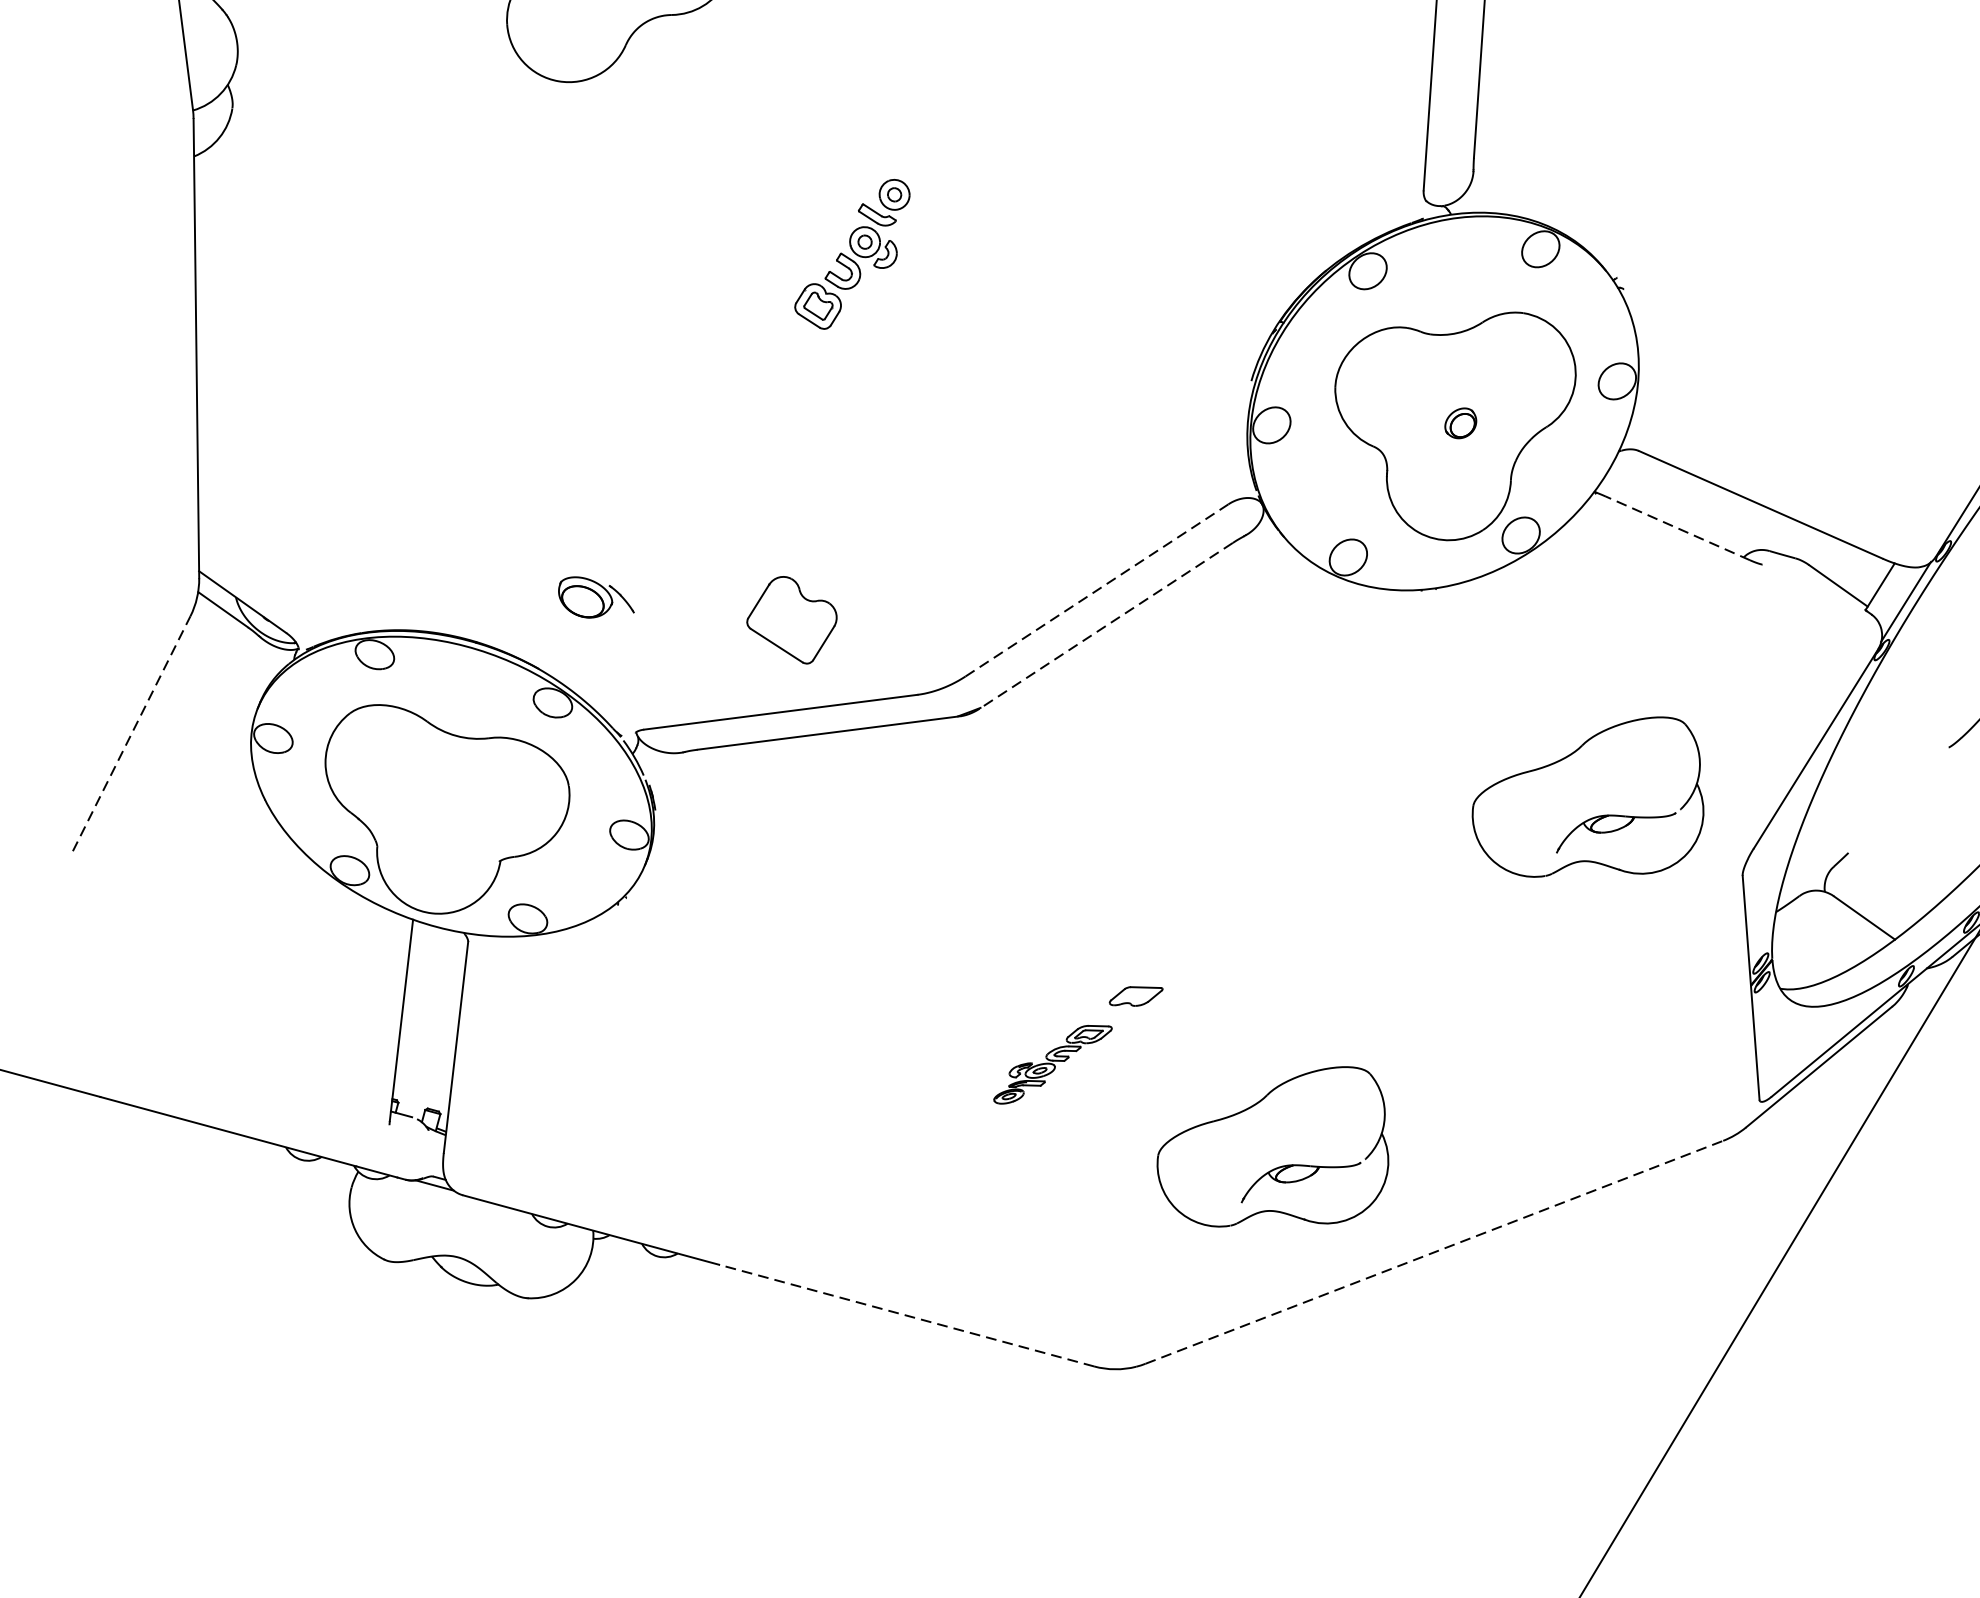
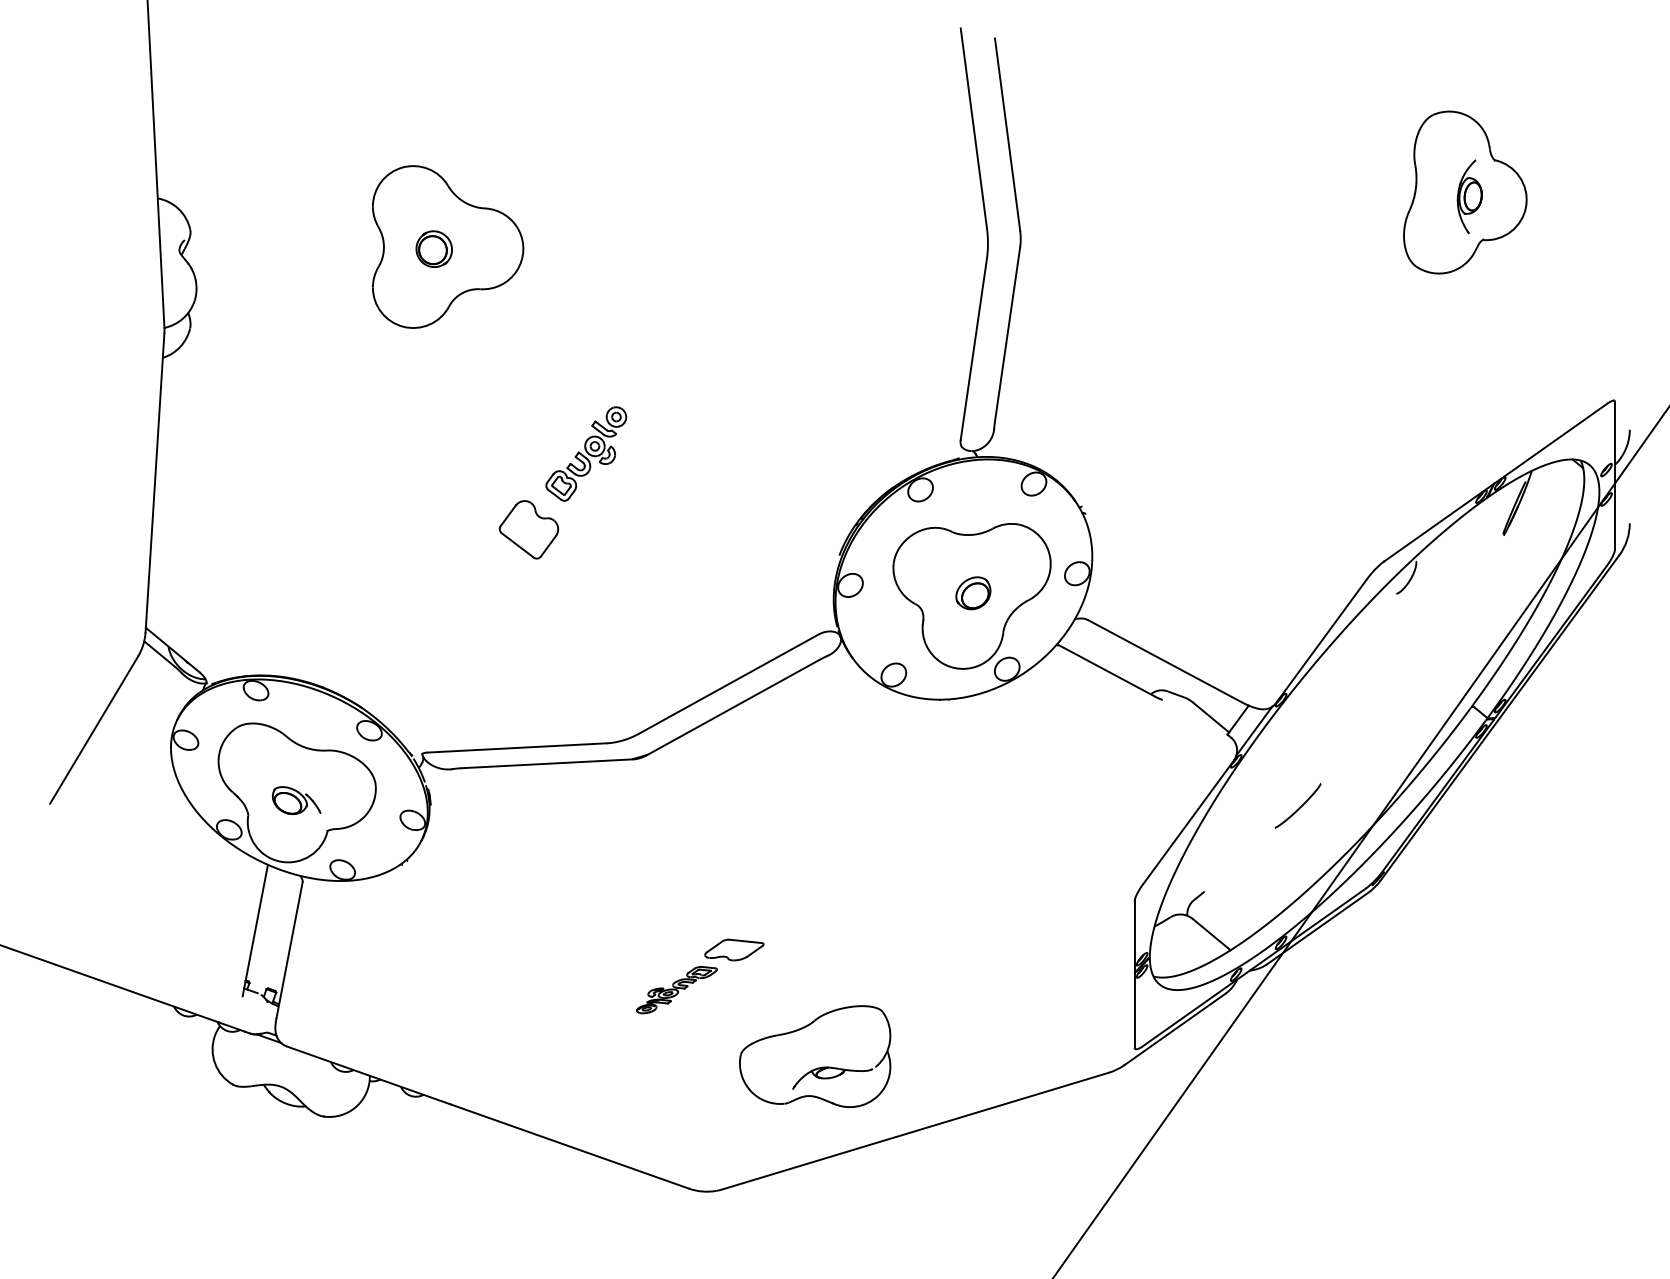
part: (1460, 423) -> (973, 593), size x1.67
line: (1677, 528) -> (1109, 672), dashed -> solid
line: (1098, 589) -> (729, 683), dashed -> solid
part: (595, 596) -> (296, 800), moved
part: (791, 620) -> (528, 529), moved
line: (1106, 625) -> (733, 707), dashed -> solid
line: (132, 734) -> (94, 730), dashed -> solid
part: (1587, 800) -> (1037, 844), removed
part: (1136, 995) -> (734, 949), size x1.67
line: (1434, 1253) -> (915, 1131), dashed -> solid
line: (906, 1315) -> (569, 1146), dashed -> solid

